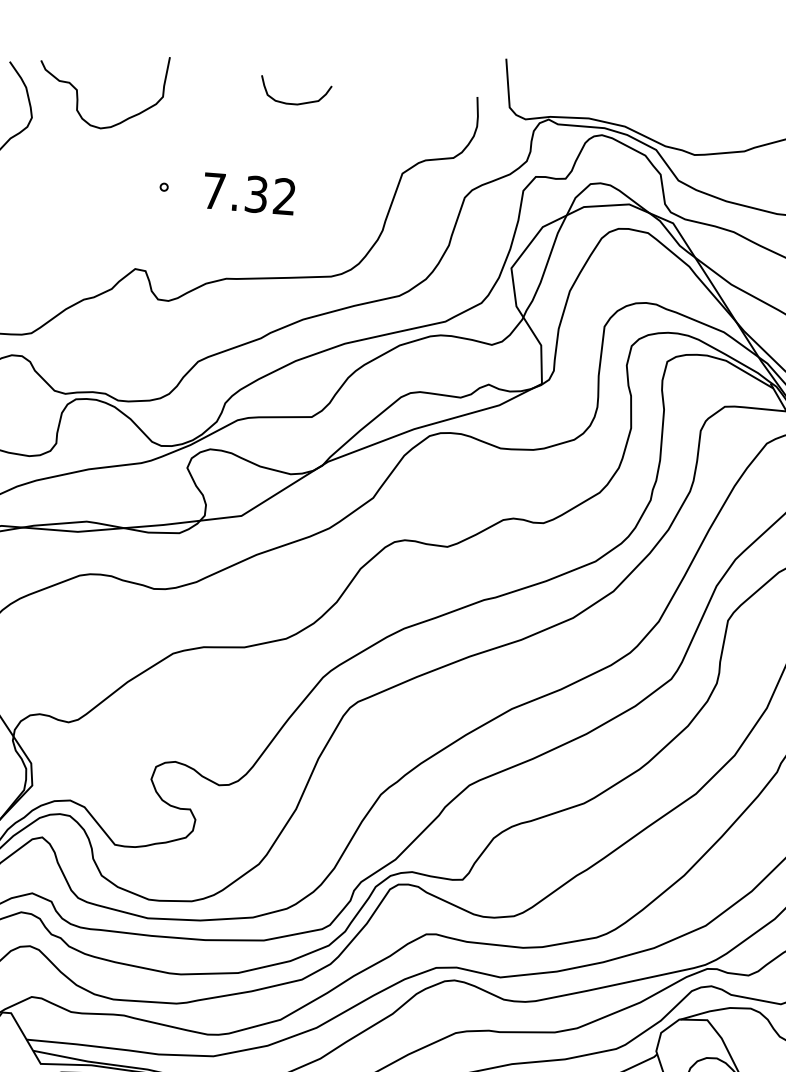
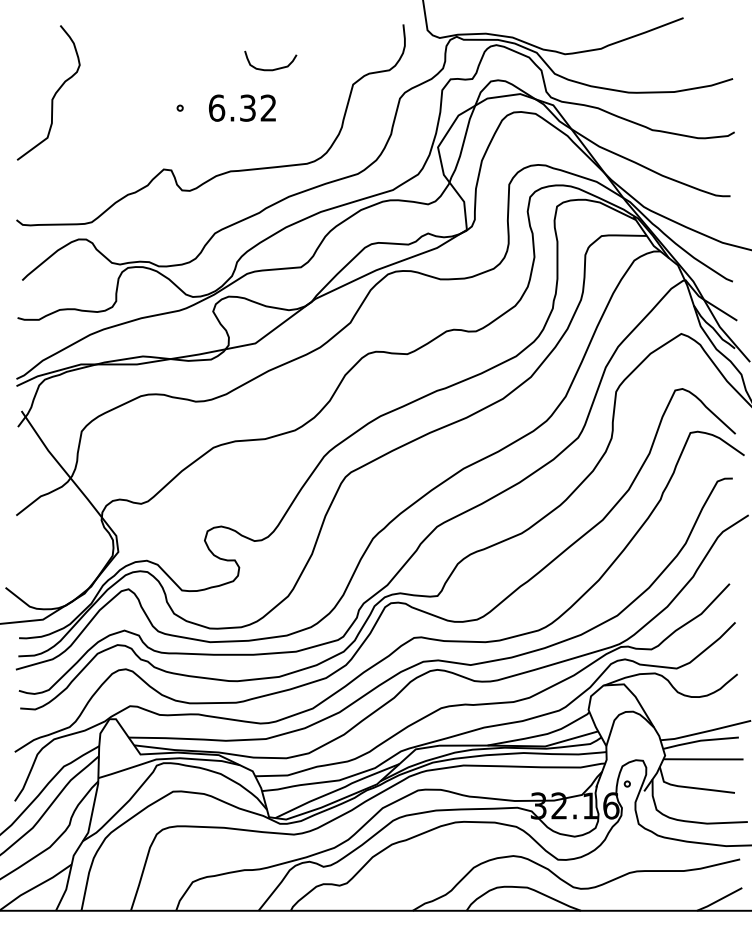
curve: (78, 93) -> (112, 44), removed
curve: (300, 102) -> (274, 68), moved
text: (213, 190) -> (216, 107), 7.32 -> 6.32

